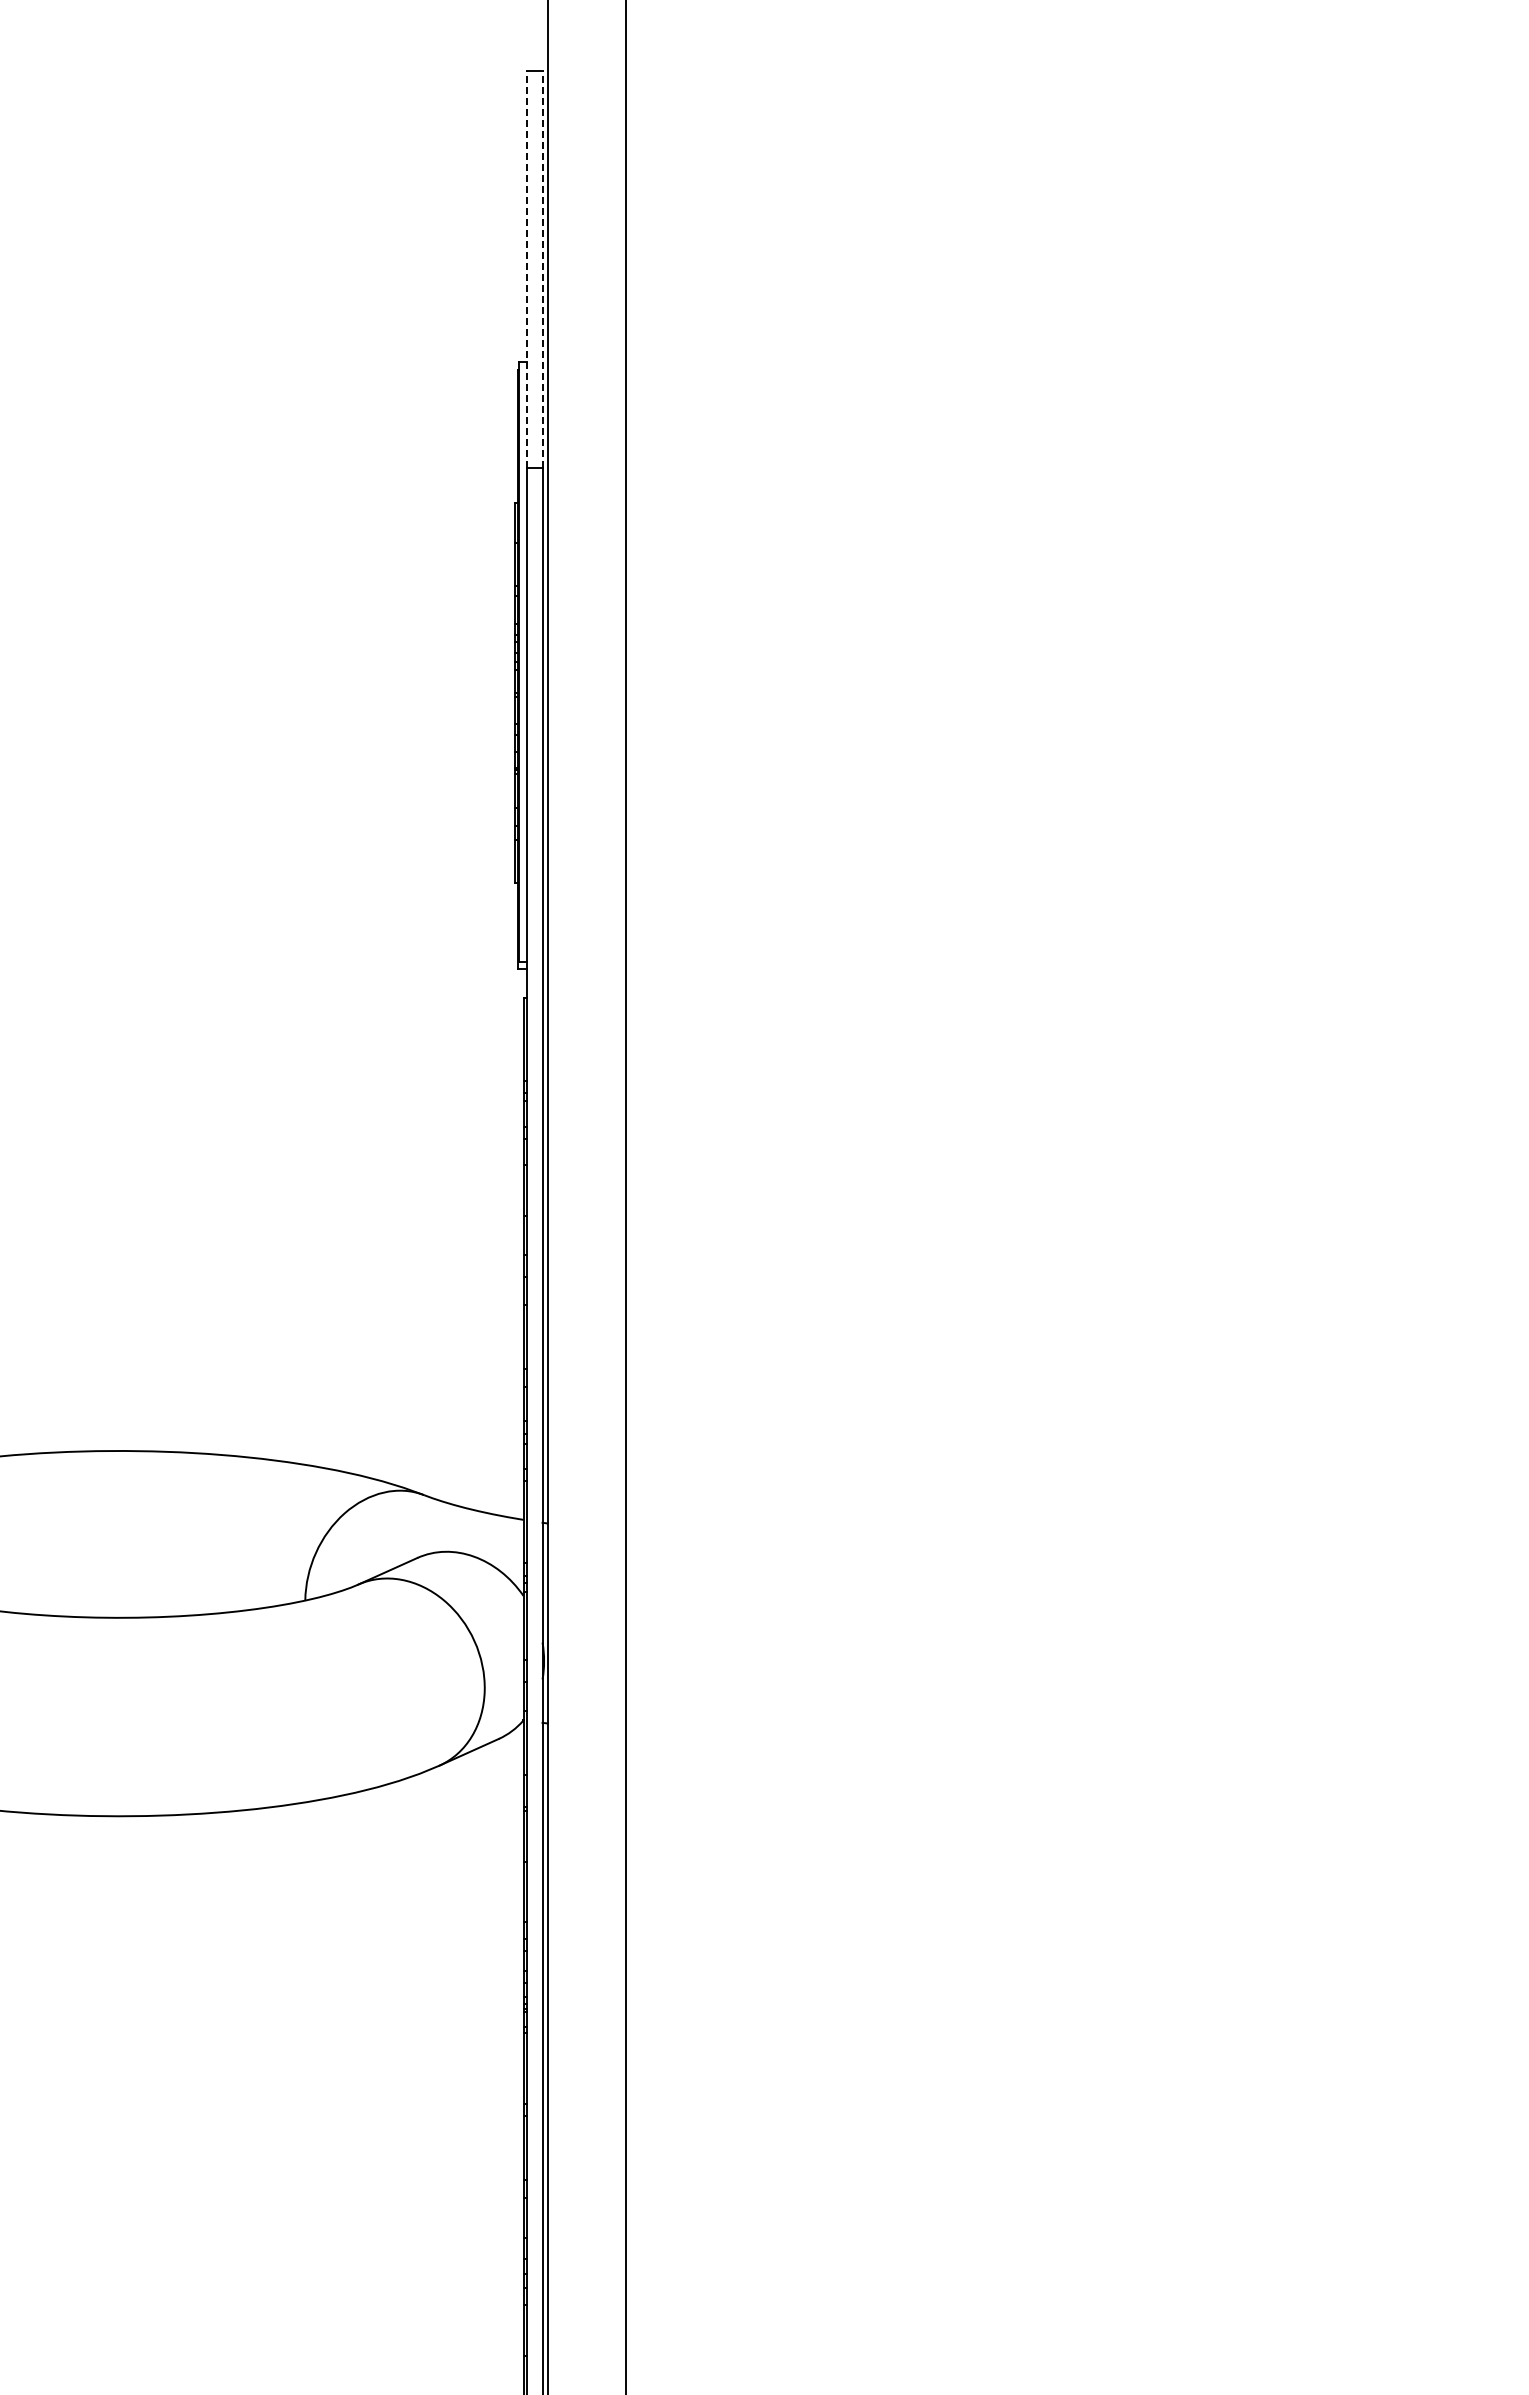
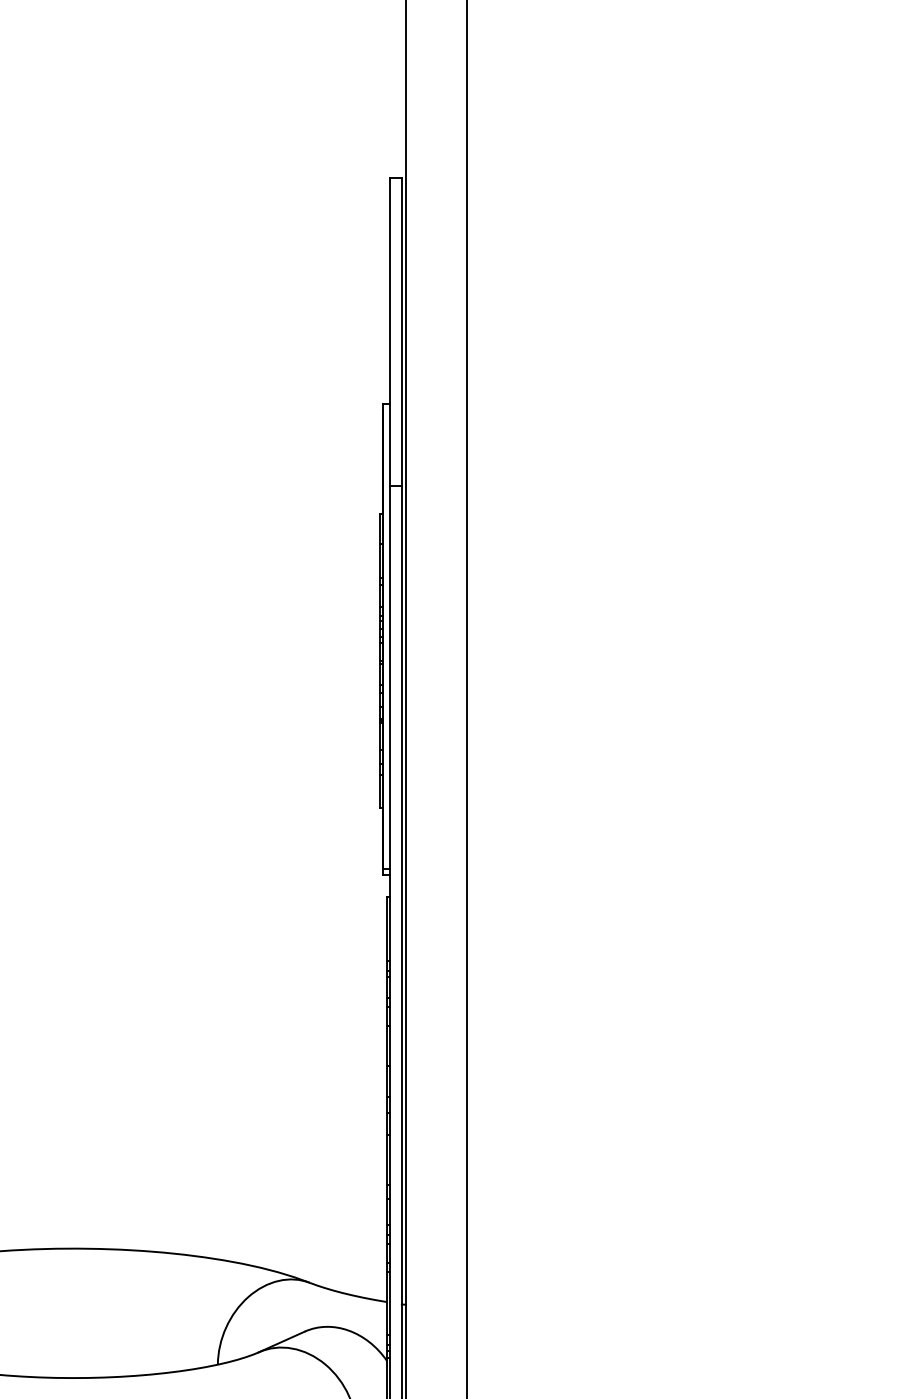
line: (526, 269) -> (389, 332), dashed -> solid
line: (542, 269) -> (401, 332), dashed -> solid

